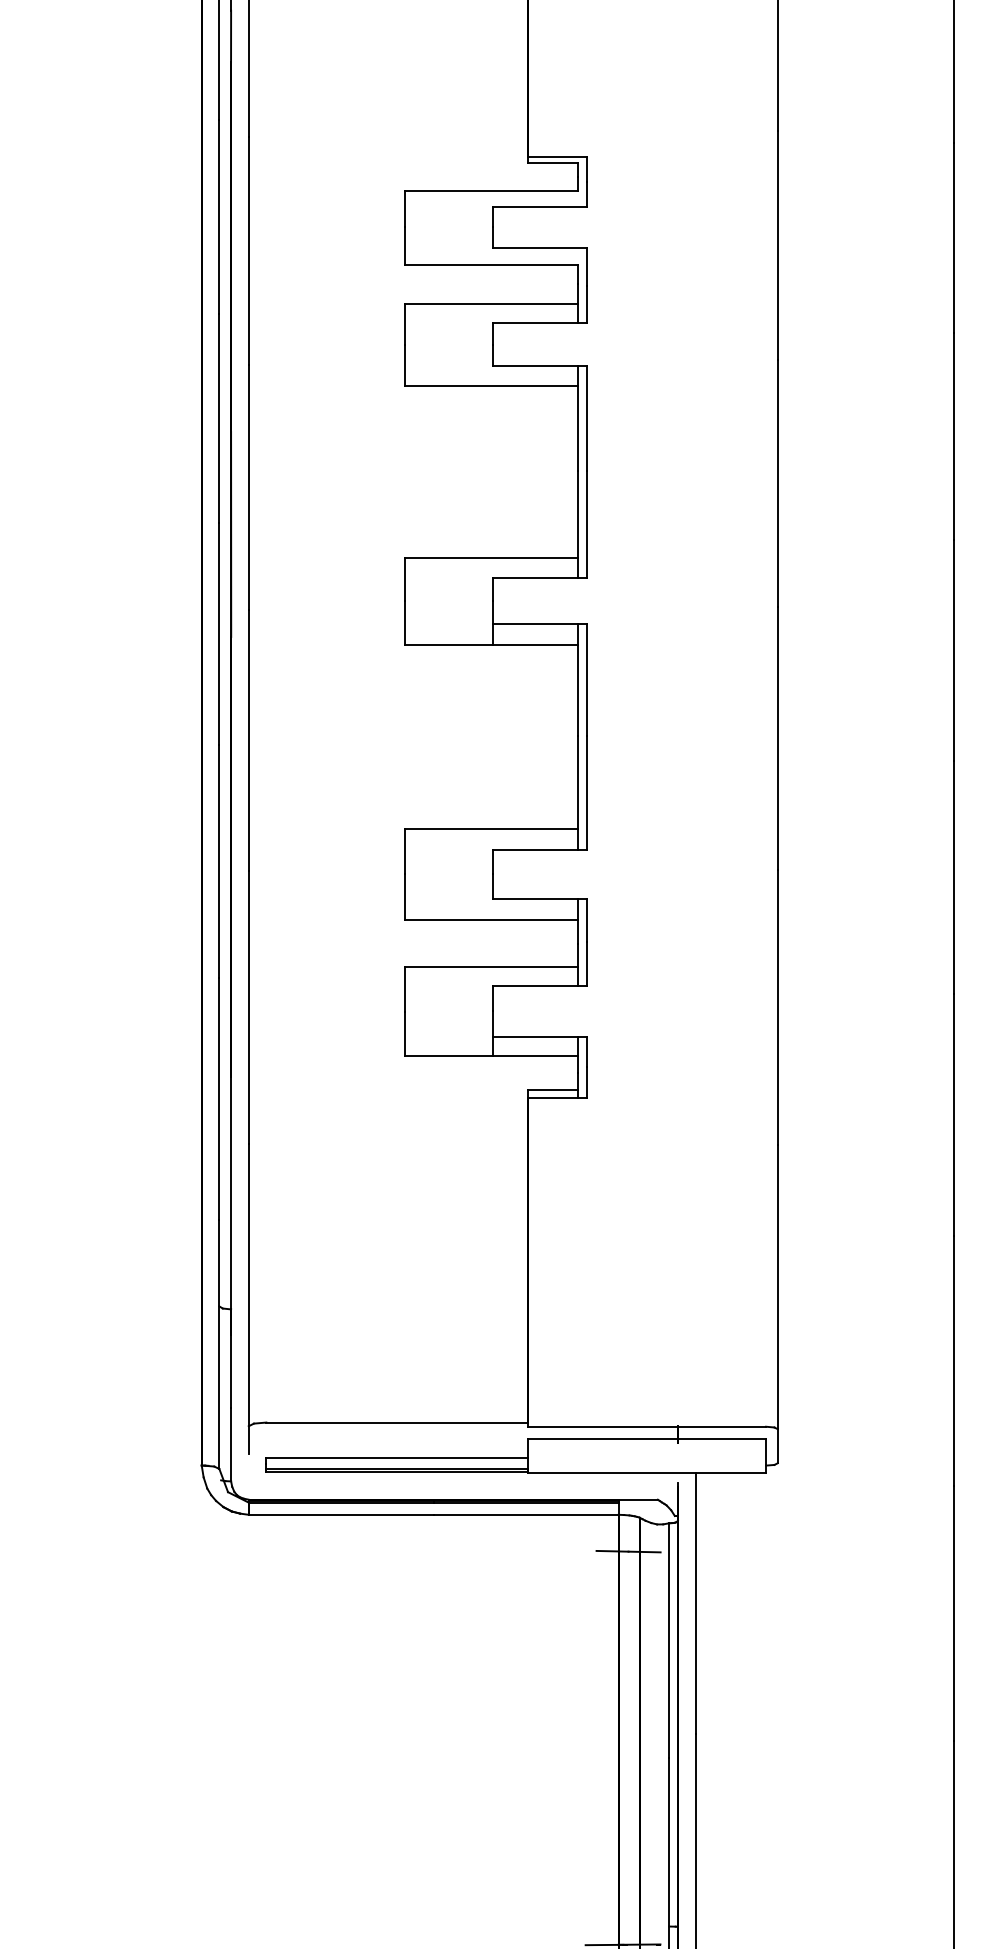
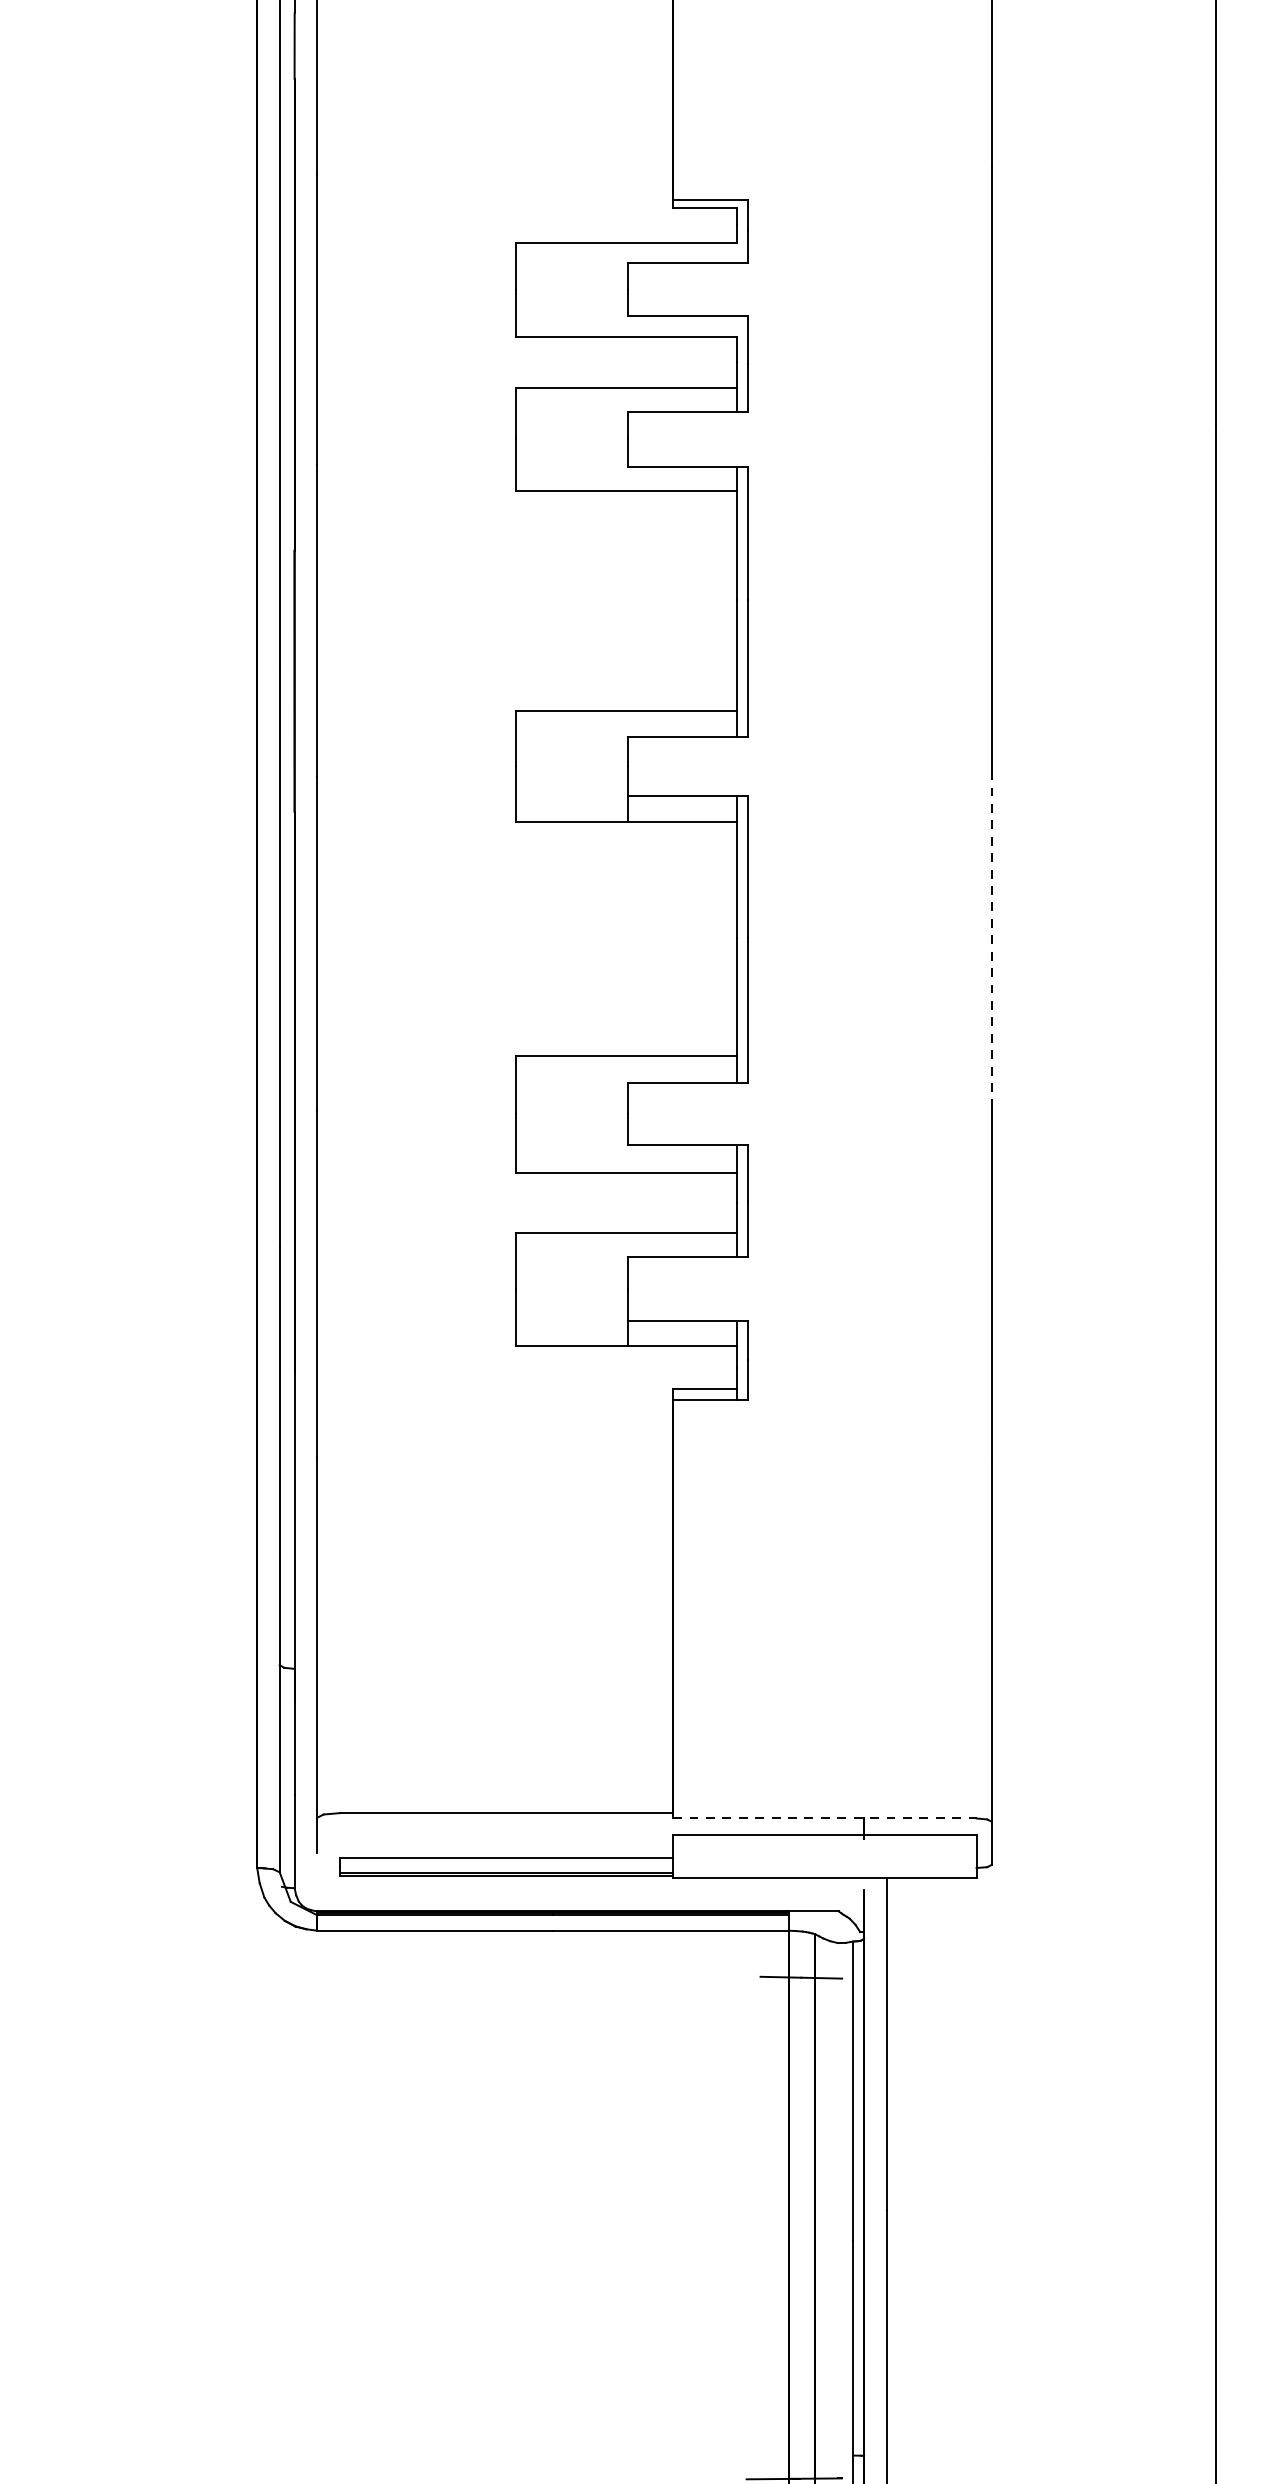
line: (777, 737) -> (991, 939), solid -> dashed
line: (647, 1426) -> (825, 1818), solid -> dashed

